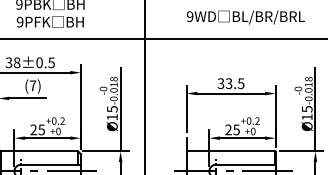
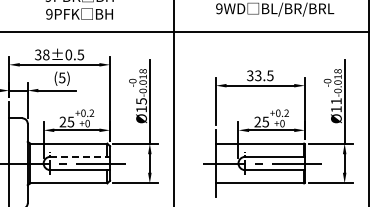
text: (33, 85) -> (62, 77), (7) -> (5)
text: (307, 109) -> (336, 101), Ø15 -> Ø11
line: (51, 164) -> (80, 156), solid -> dashed

